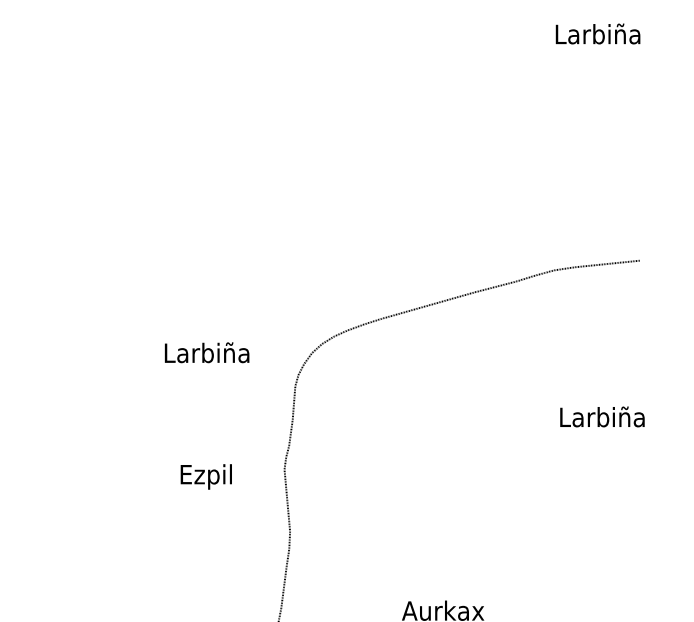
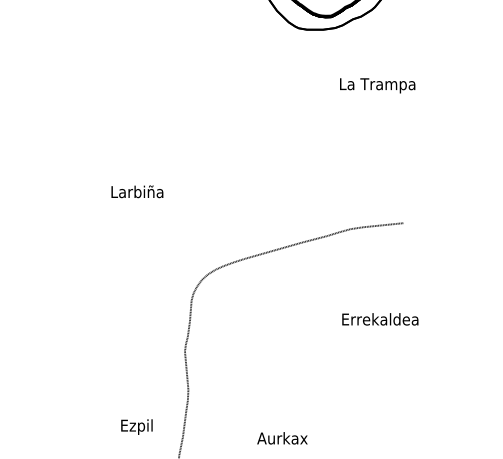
text: (597, 36) -> (377, 85), Larbiña -> La Trampa
text: (207, 352) -> (137, 191), moved
text: (602, 415) -> (380, 318), Larbiña -> Errekaldea
text: (205, 475) -> (136, 426), moved

